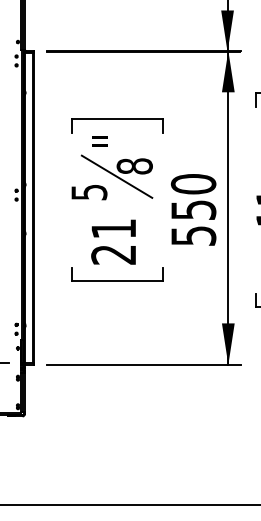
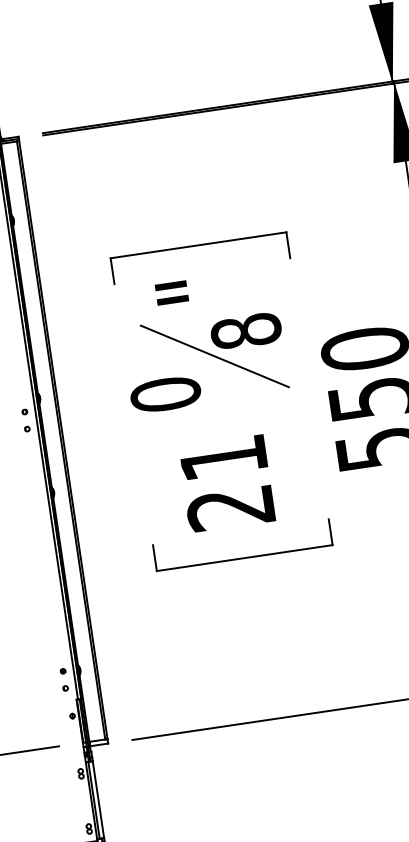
text: (89, 192) -> (166, 394), 5 -> 0

